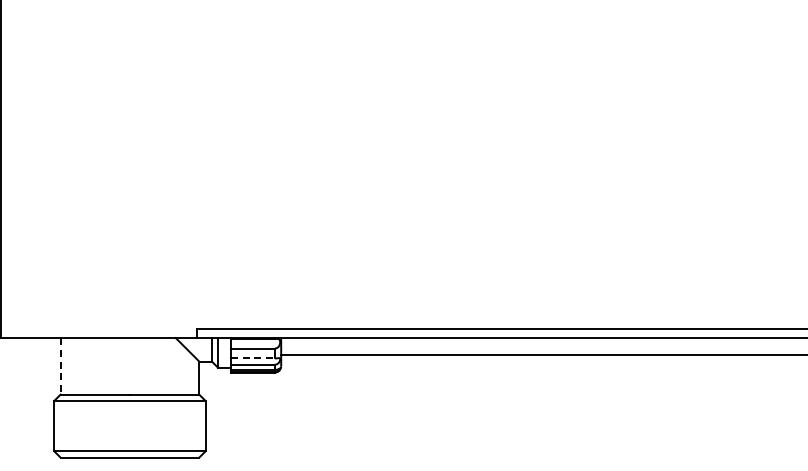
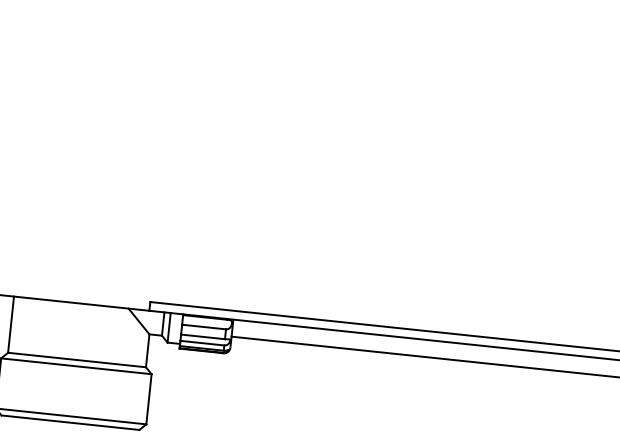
line: (253, 358) -> (203, 337), dashed -> solid
line: (60, 366) -> (10, 324), dashed -> solid

